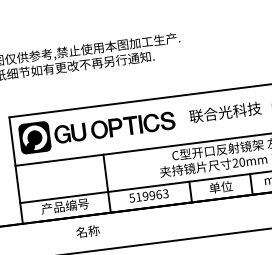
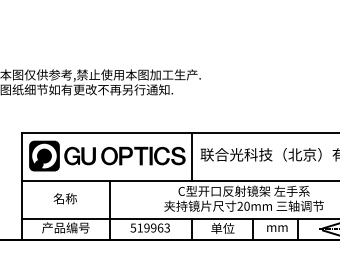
line: (181, 119) -> (192, 156), added
text: (87, 231) -> (64, 198), moved

